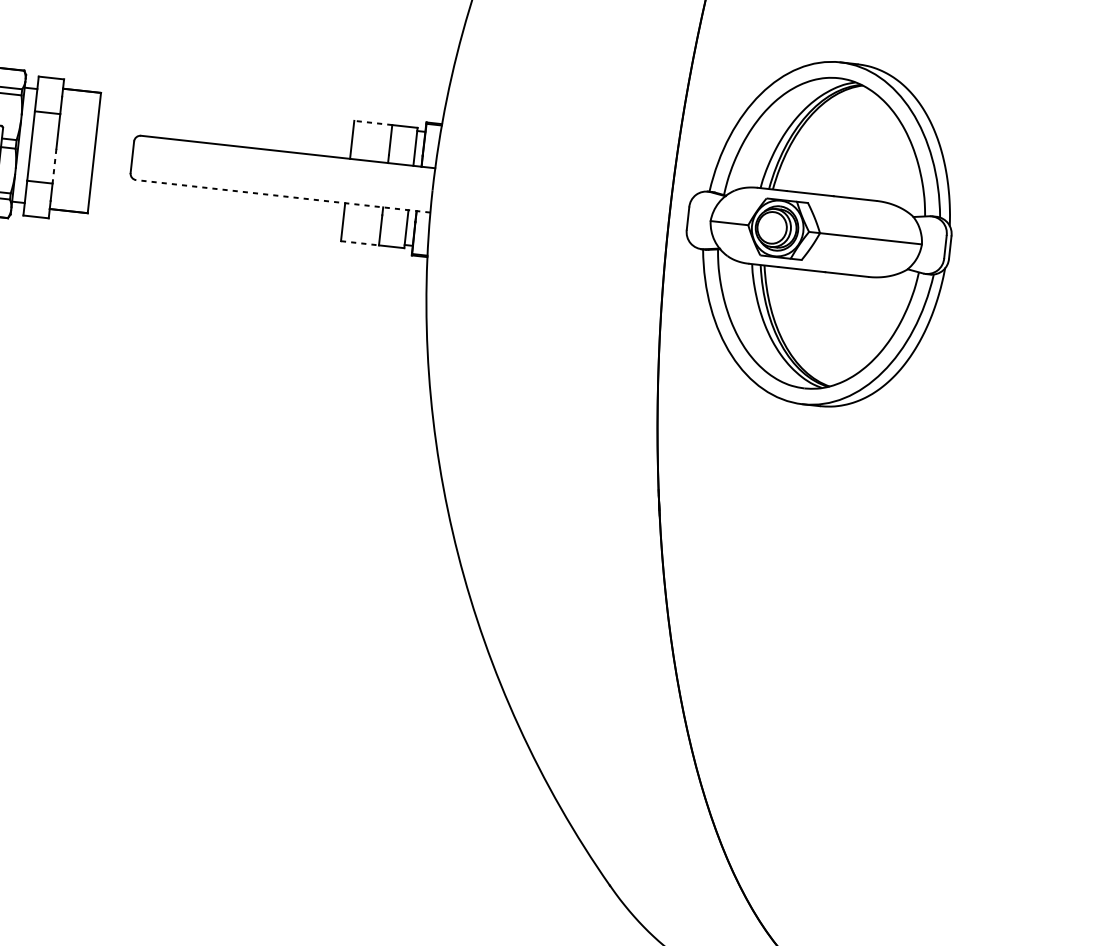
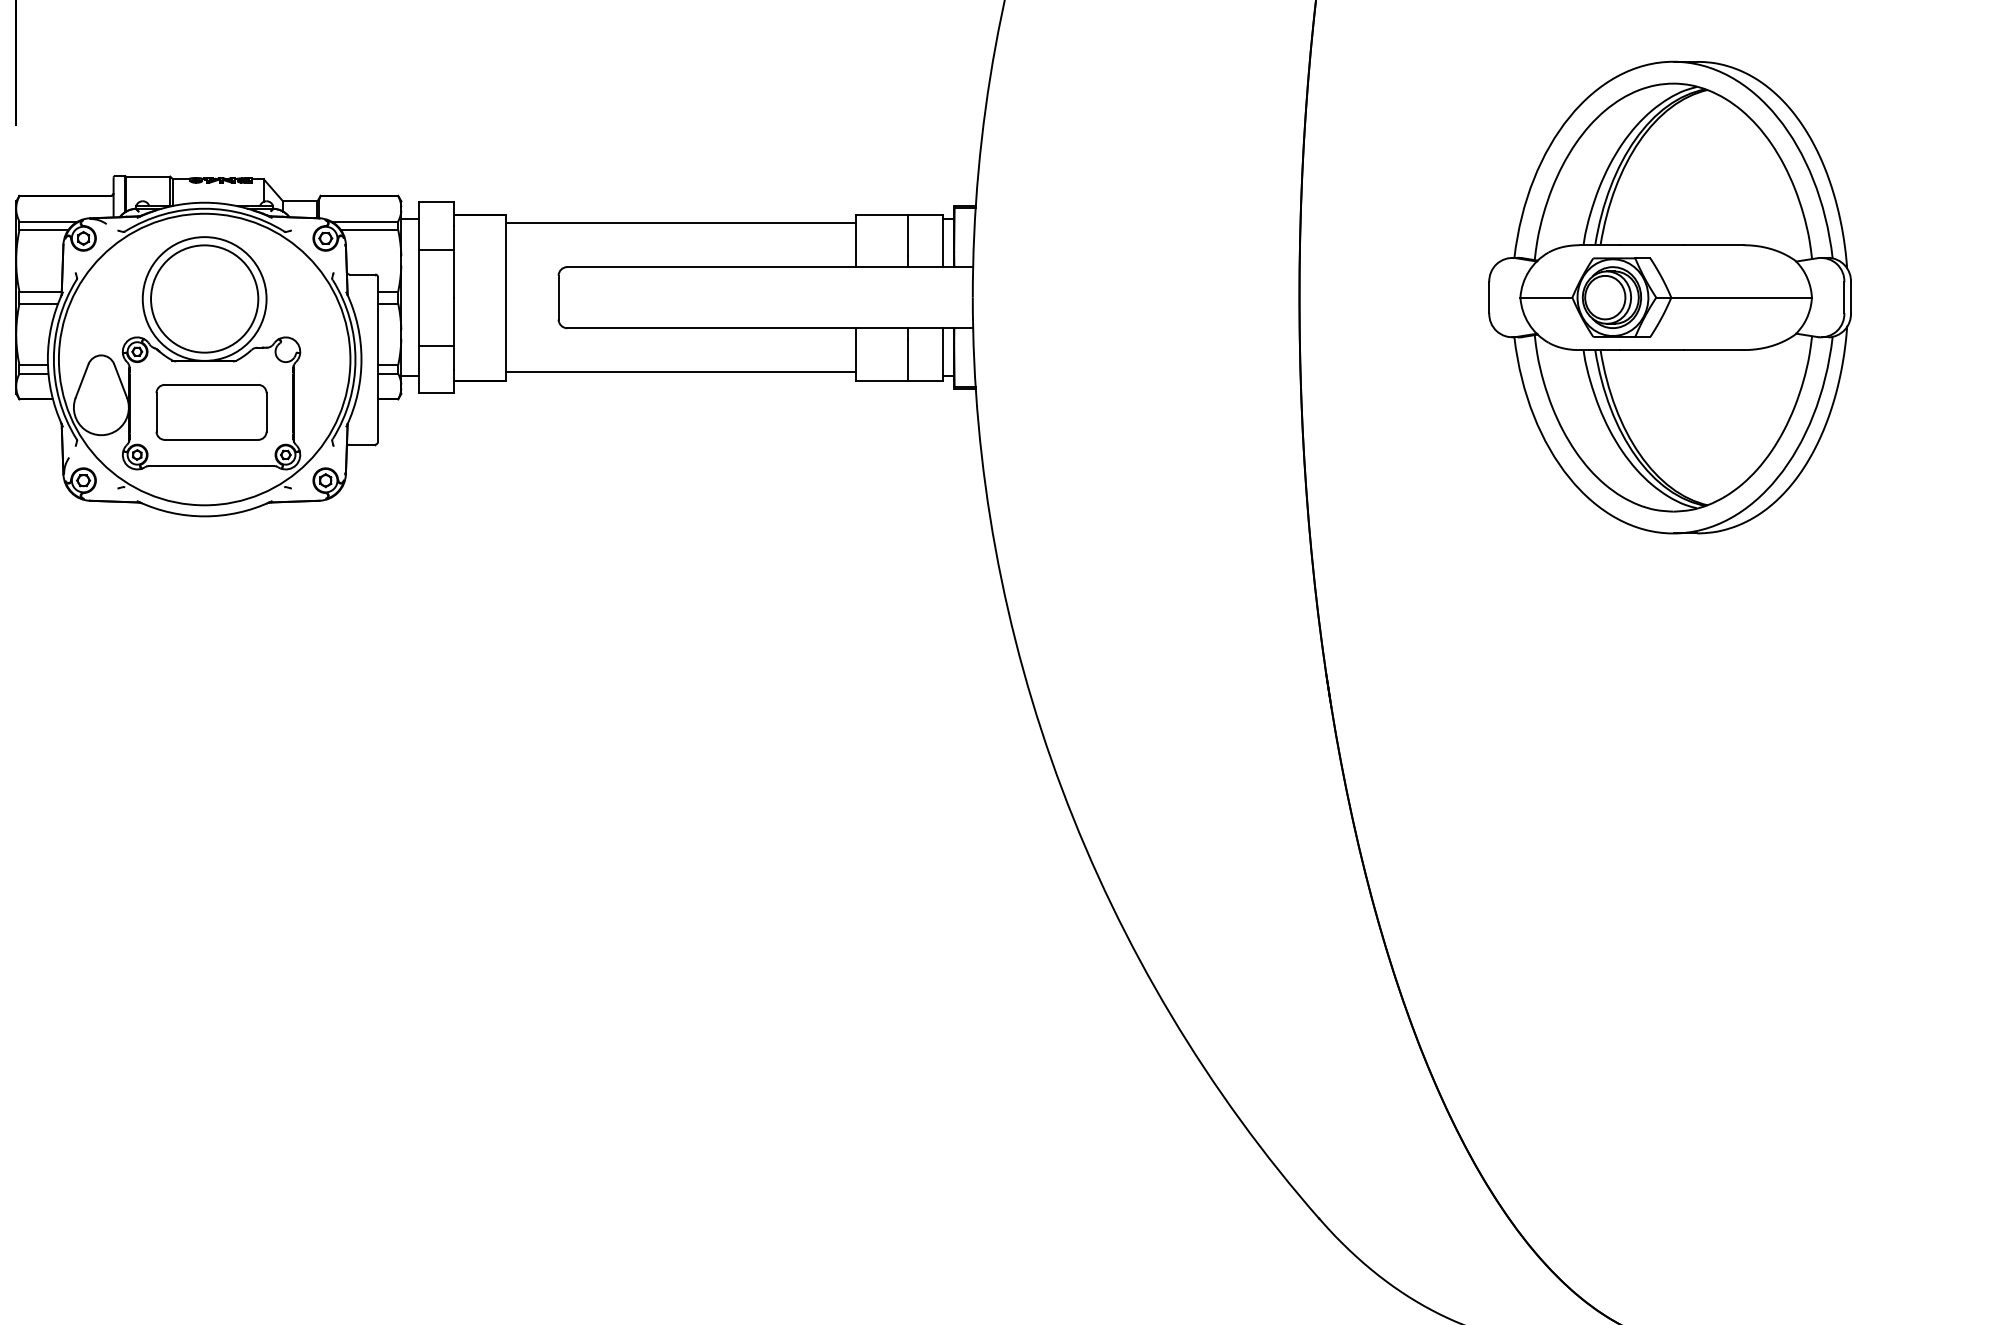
line: (226, 113) -> (680, 223), added
line: (373, 122) -> (881, 214), dashed -> solid
line: (54, 166) -> (453, 321), dashed -> solid
line: (283, 196) -> (770, 328), dashed -> solid
line: (214, 221) -> (680, 372), added
part: (818, 232) -> (1669, 297), moved
line: (360, 243) -> (882, 380), dashed -> solid

